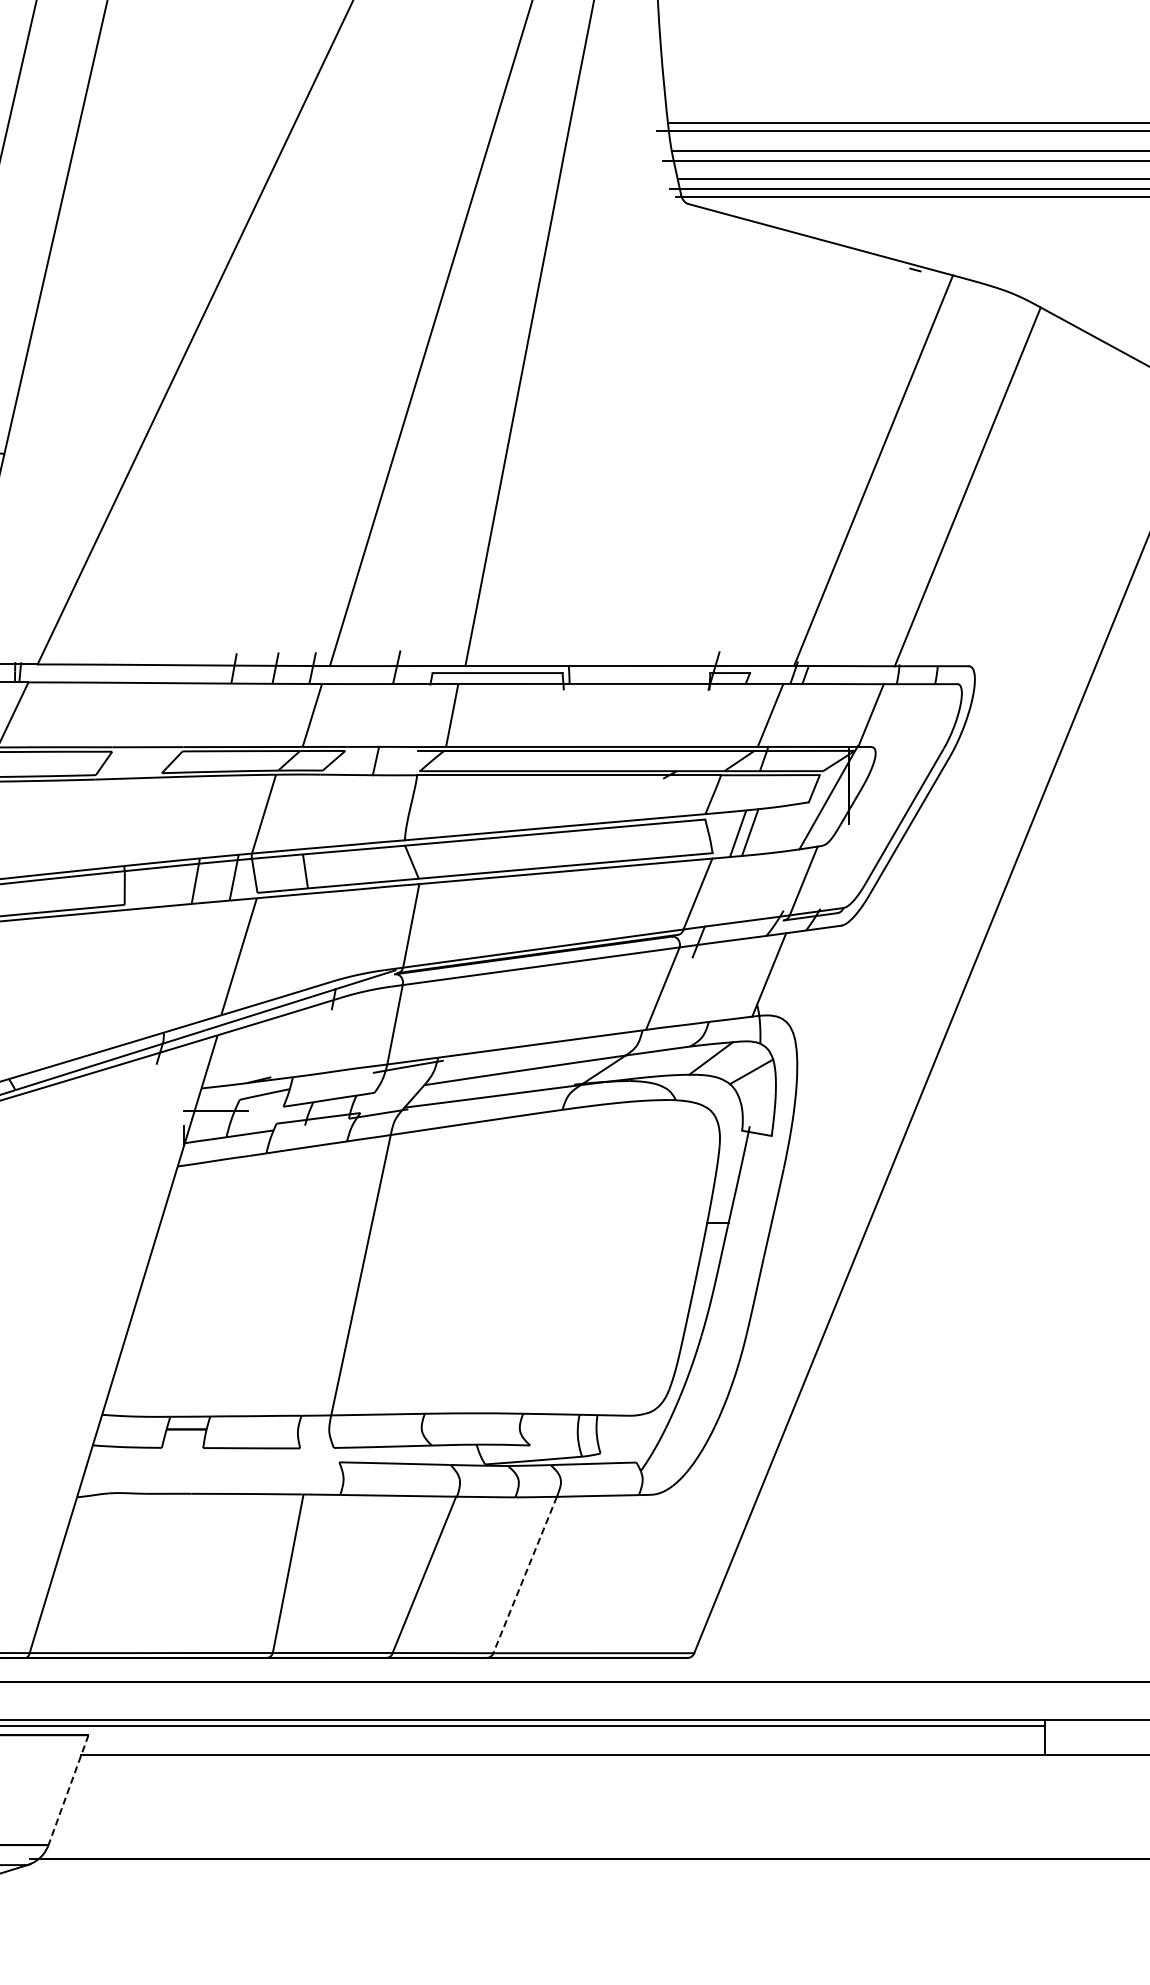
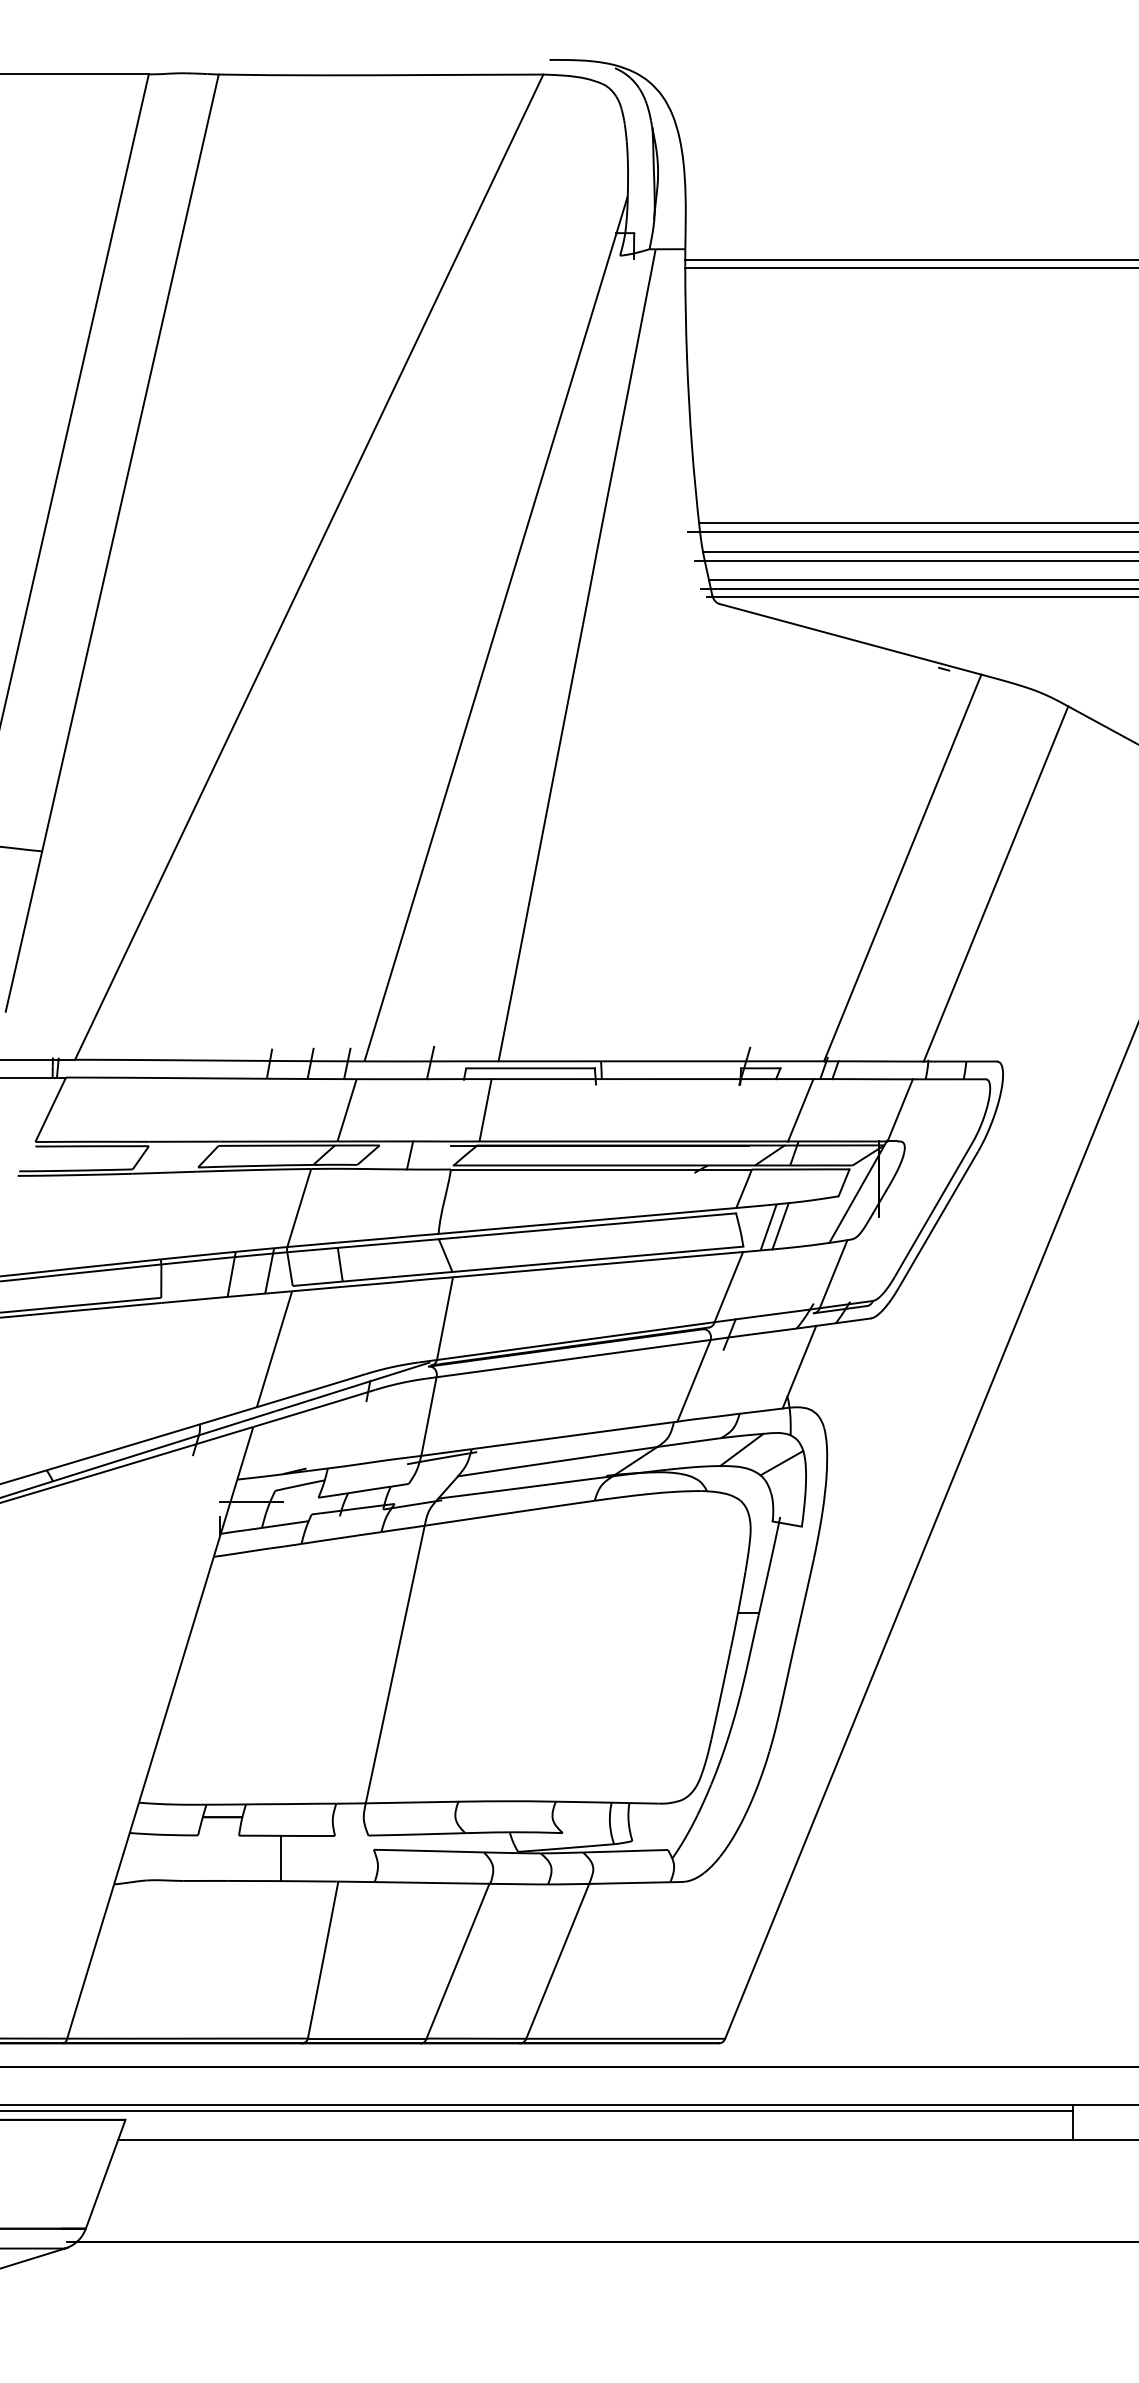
line: (245, 1471) -> (280, 1858), added
line: (524, 1575) -> (557, 1961), dashed -> solid
line: (68, 1790) -> (105, 2174), dashed -> solid

